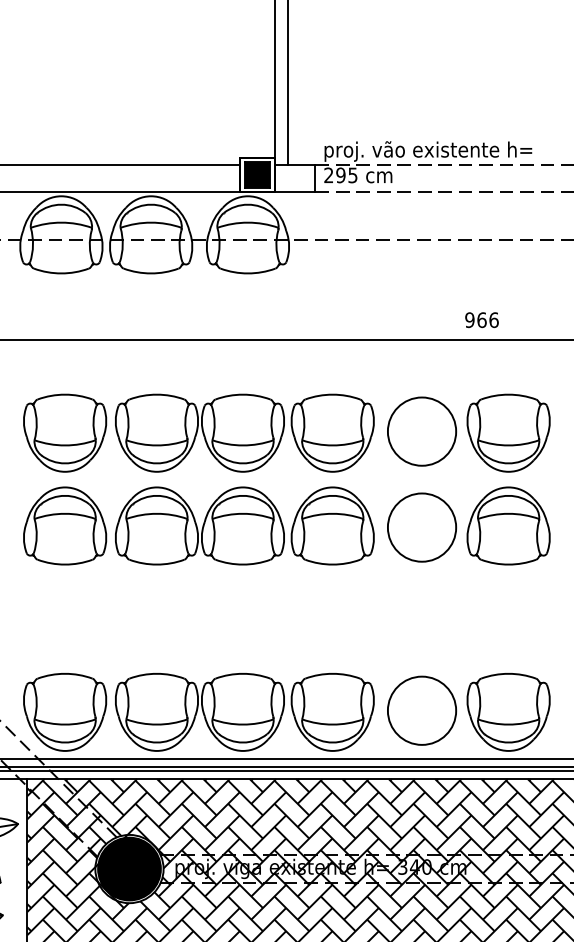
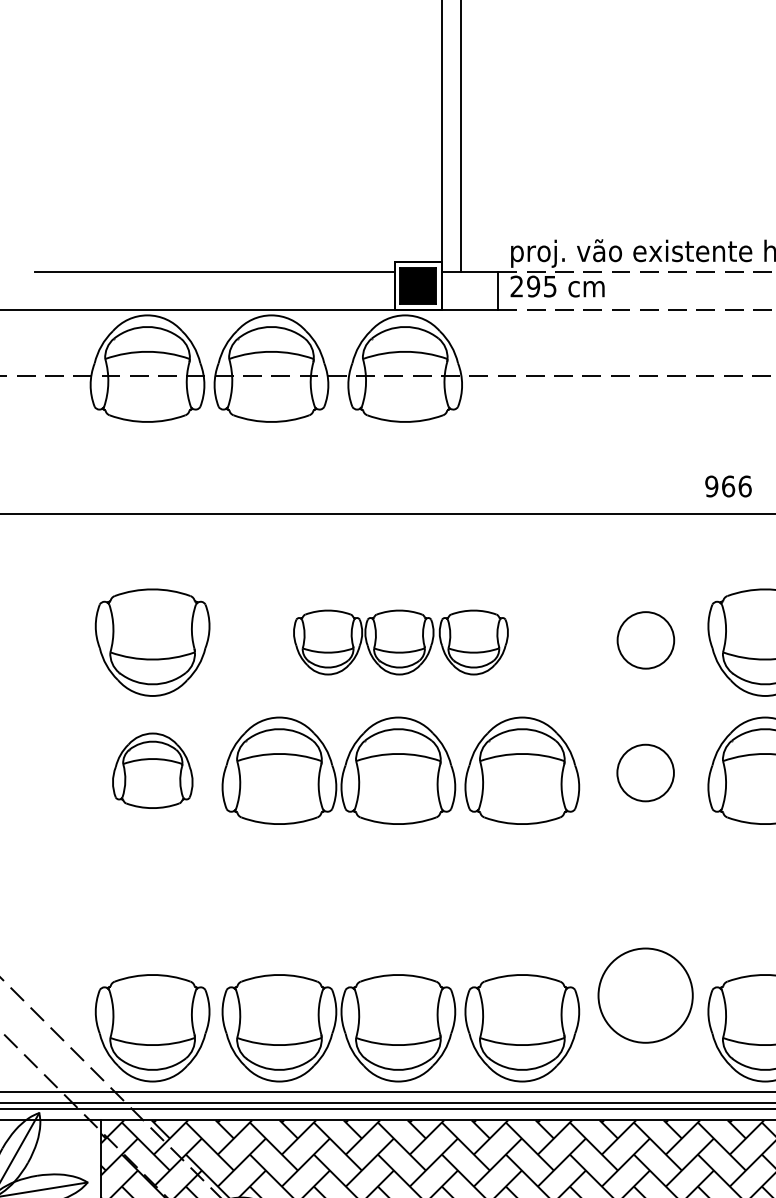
circle: (422, 431) -> (646, 640), size x0.6
part: (244, 432) -> (400, 641), size x0.6
part: (65, 525) -> (153, 770), size x0.7
circle: (421, 527) -> (644, 772), size x0.6
circle: (422, 710) -> (646, 995), moved

